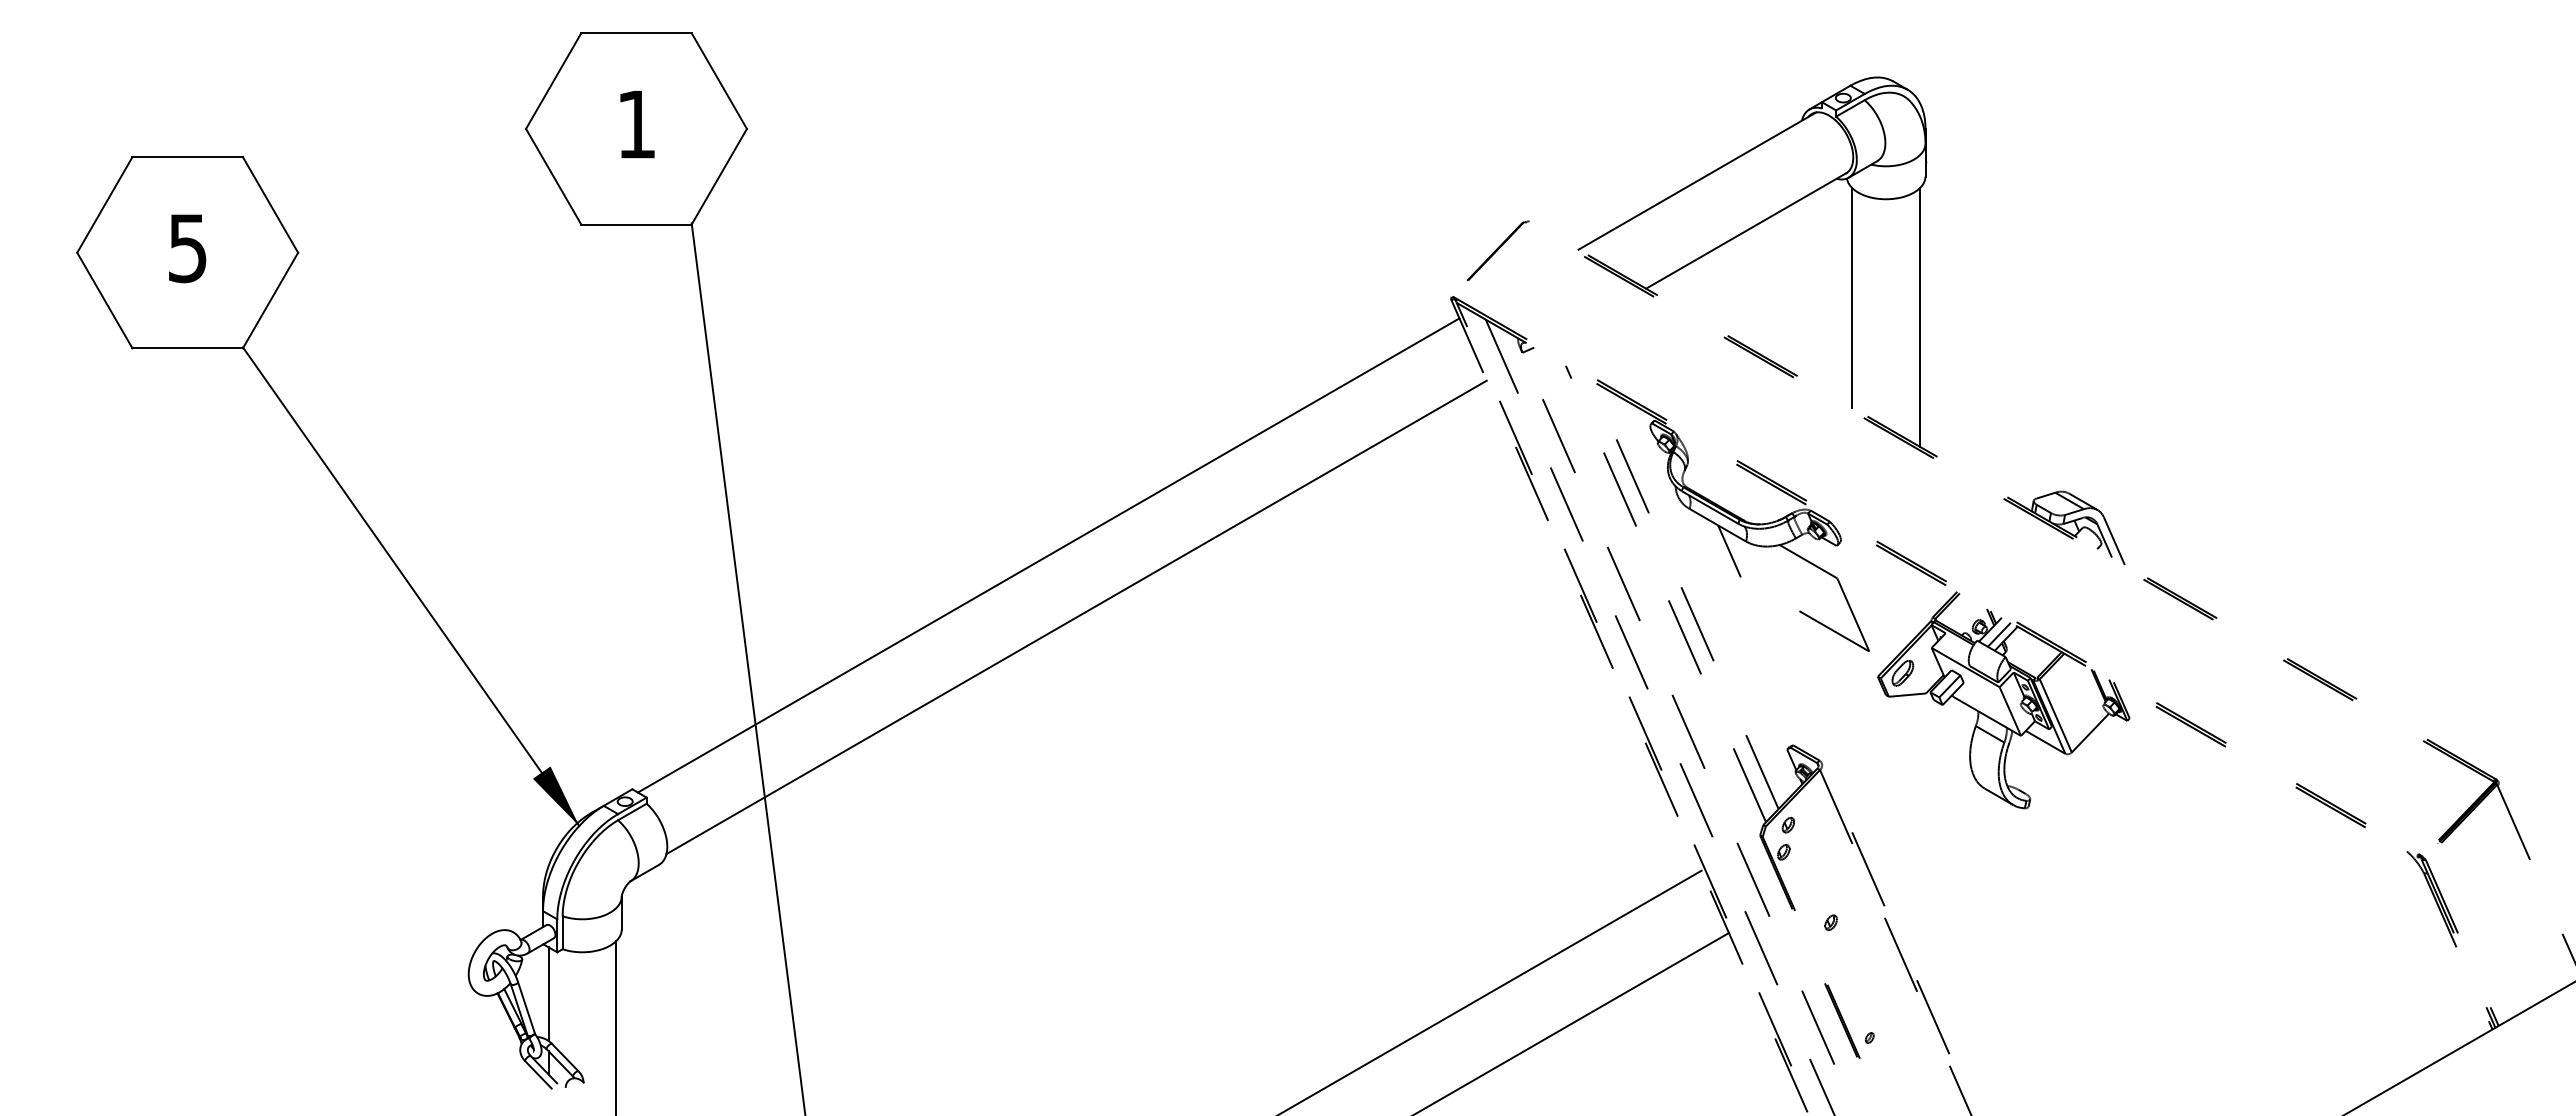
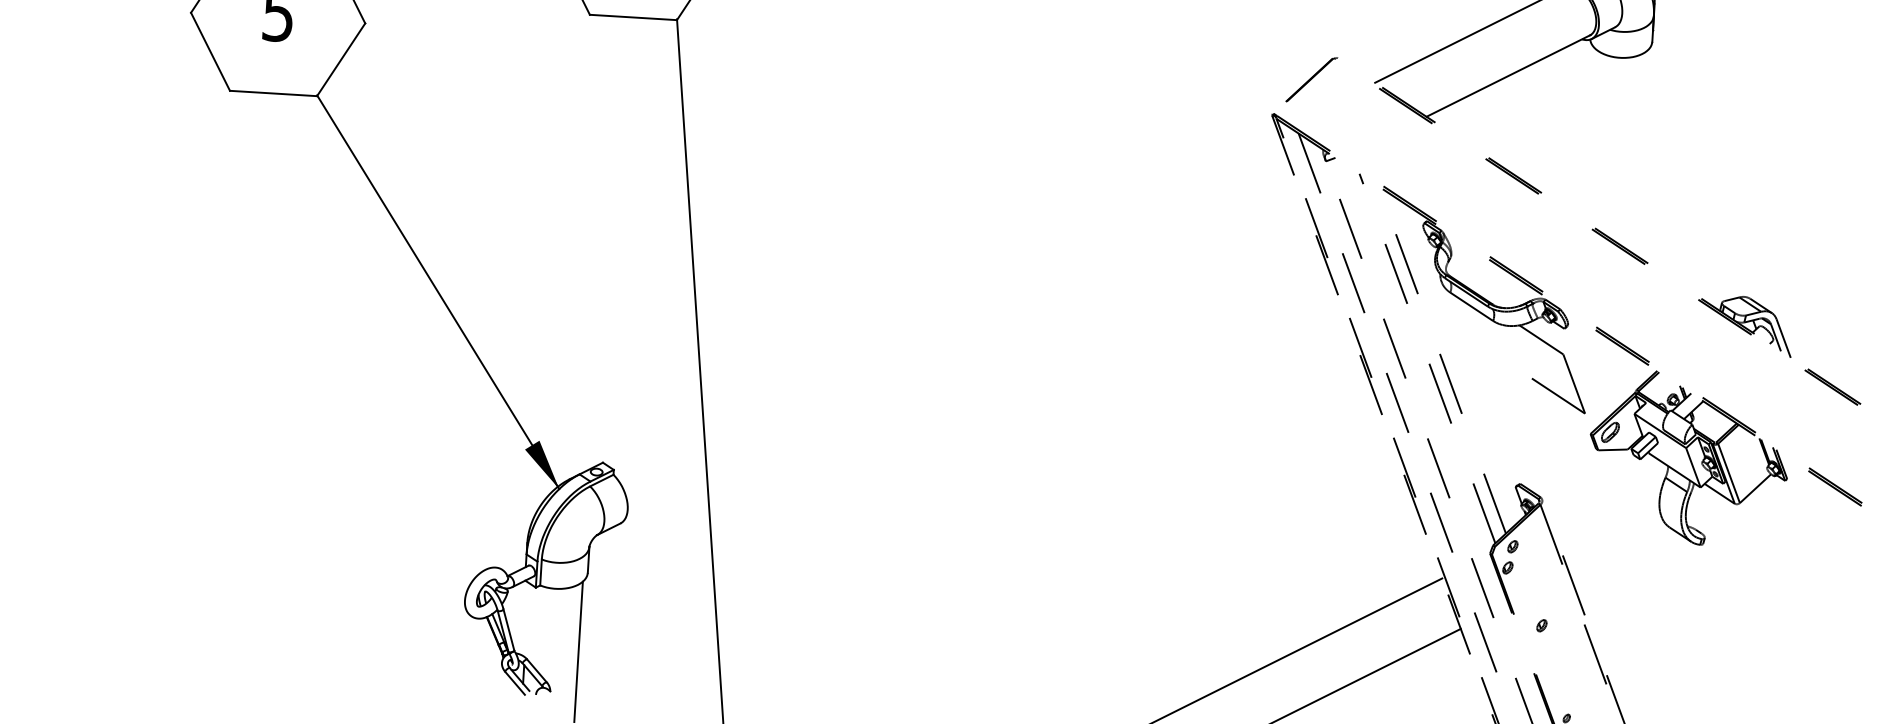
line: (1852, 297) -> (1588, 133), removed
line: (1919, 317) -> (1640, 152), removed
line: (1729, 551) -> (1479, 328), removed
line: (1048, 555) -> (942, 298), removed
line: (1076, 617) -> (961, 348), removed
line: (1998, 634) -> (1687, 406), removed
line: (548, 994) -> (526, 620), removed

